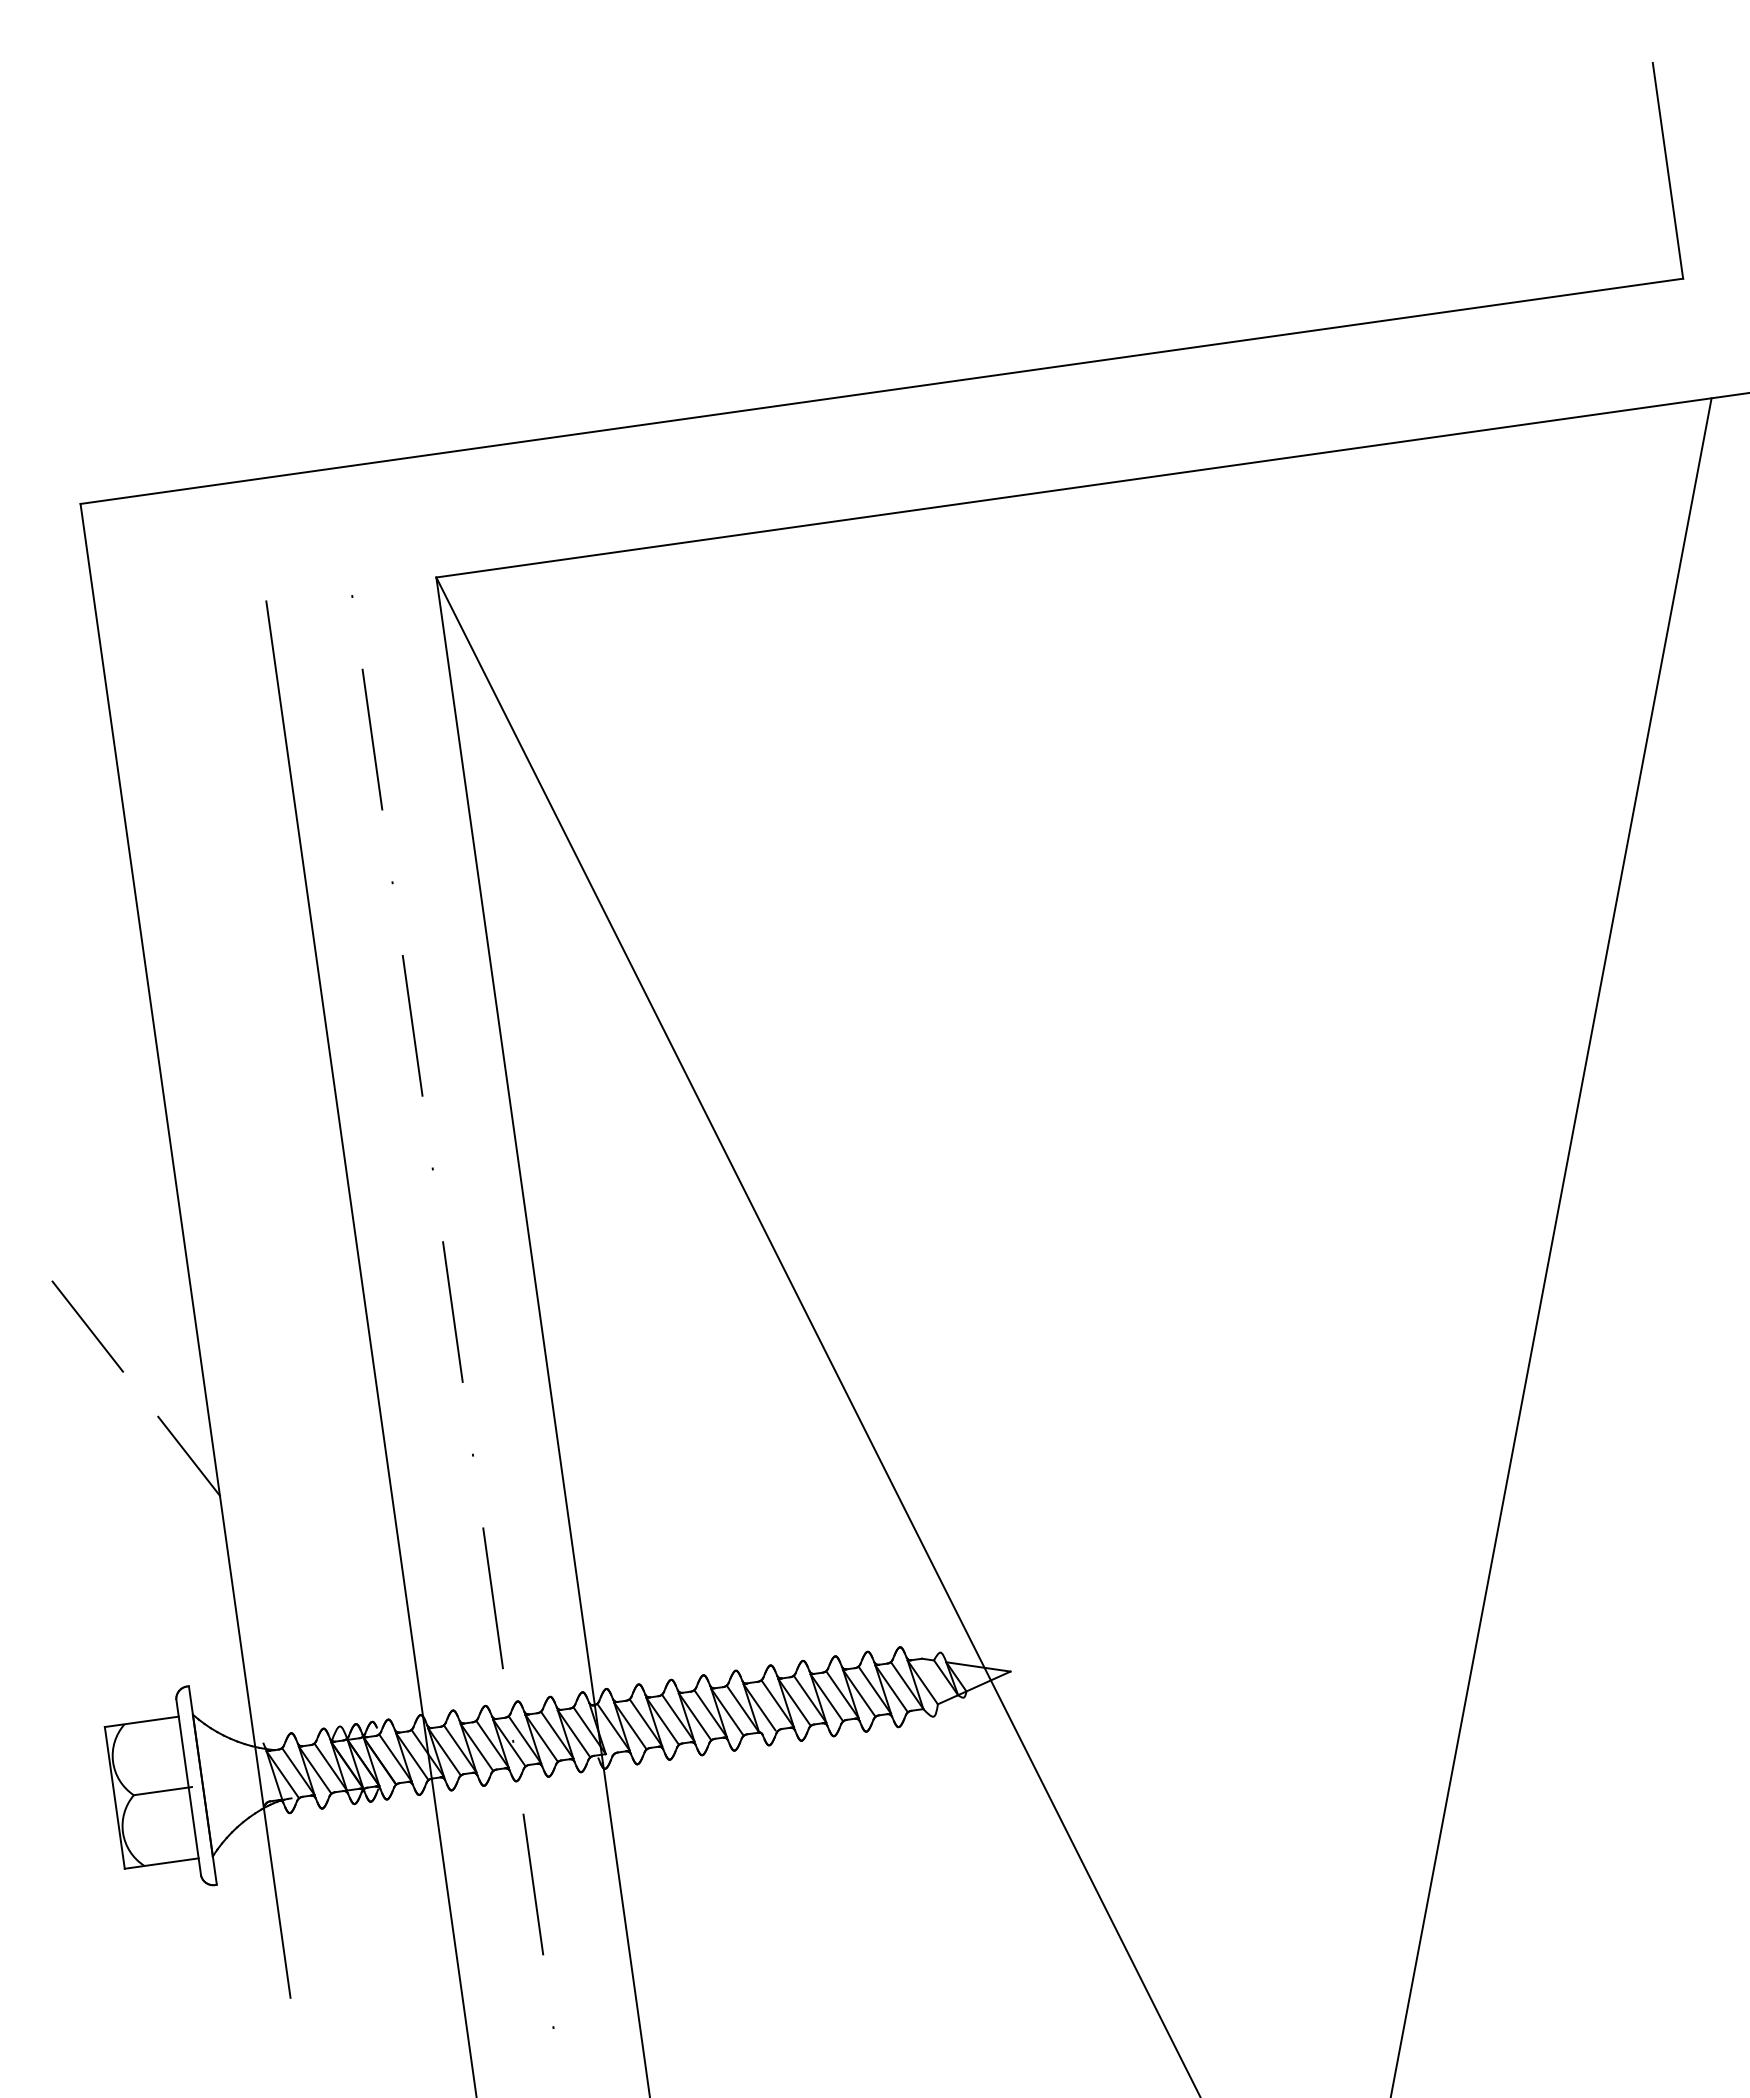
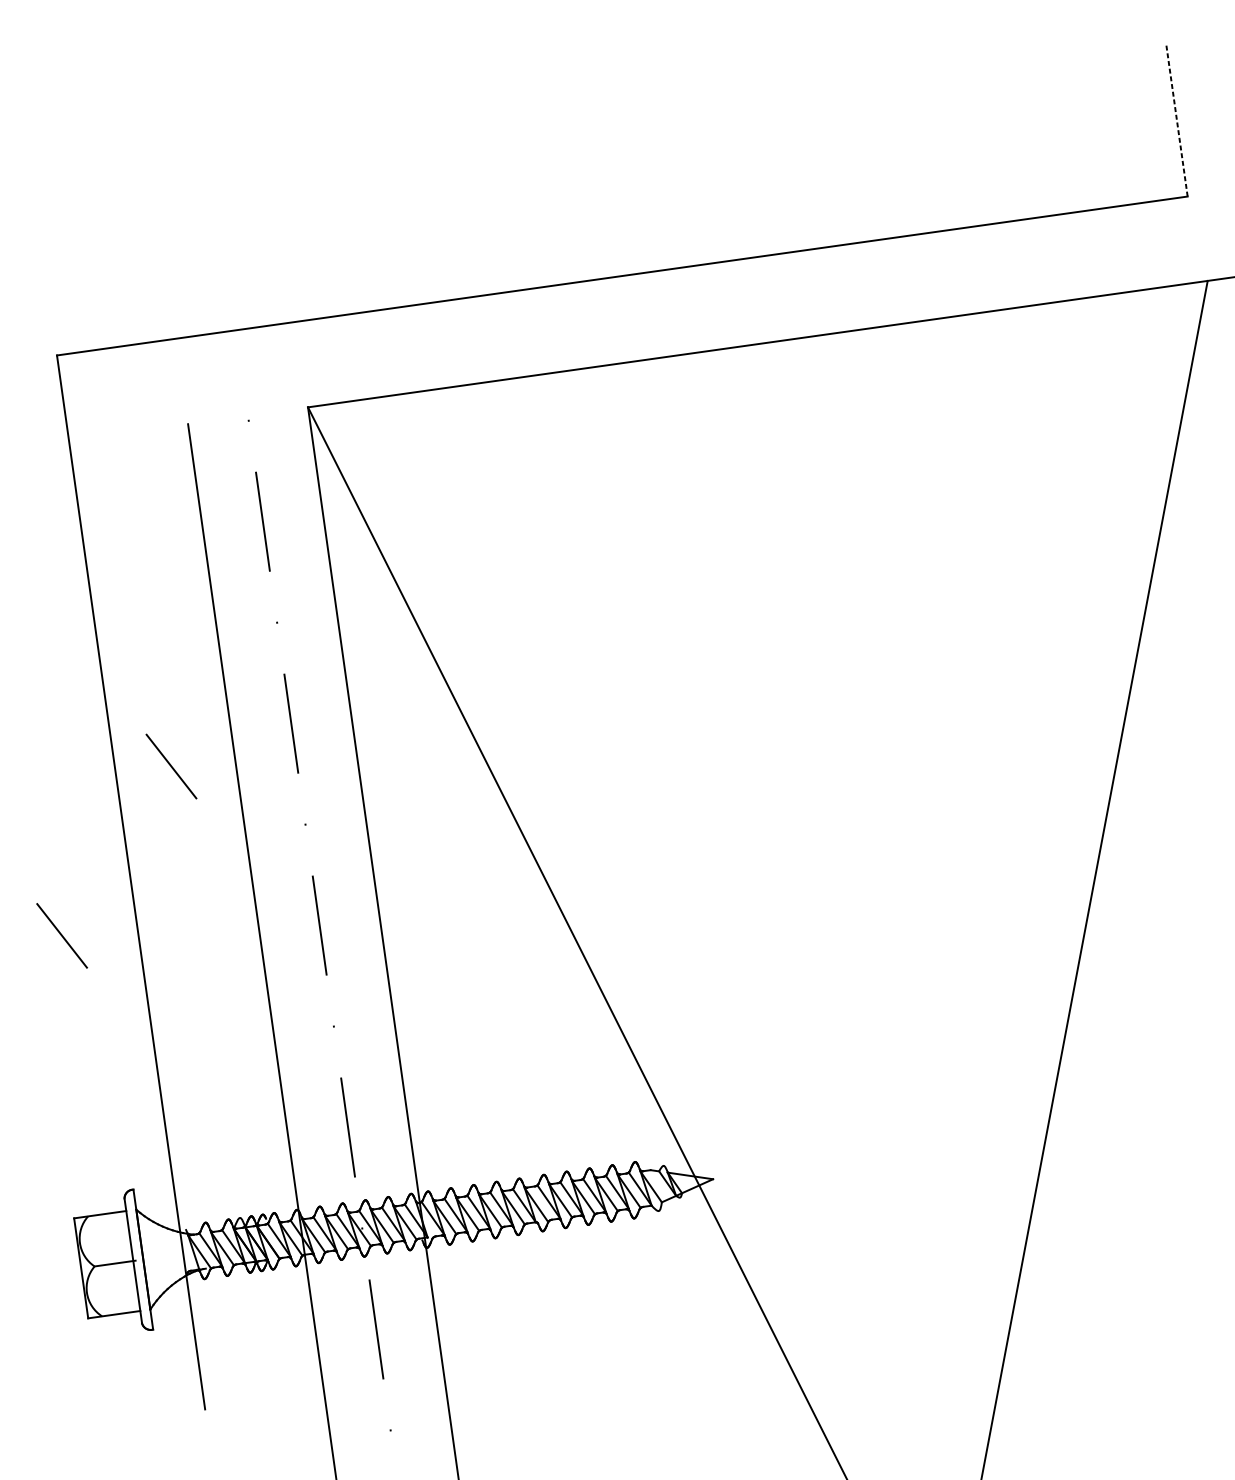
line: (1667, 170) -> (1176, 120), solid -> dashed
line: (242, 1086) -> (171, 766), added
line: (188, 1455) -> (133, 1026), removed

